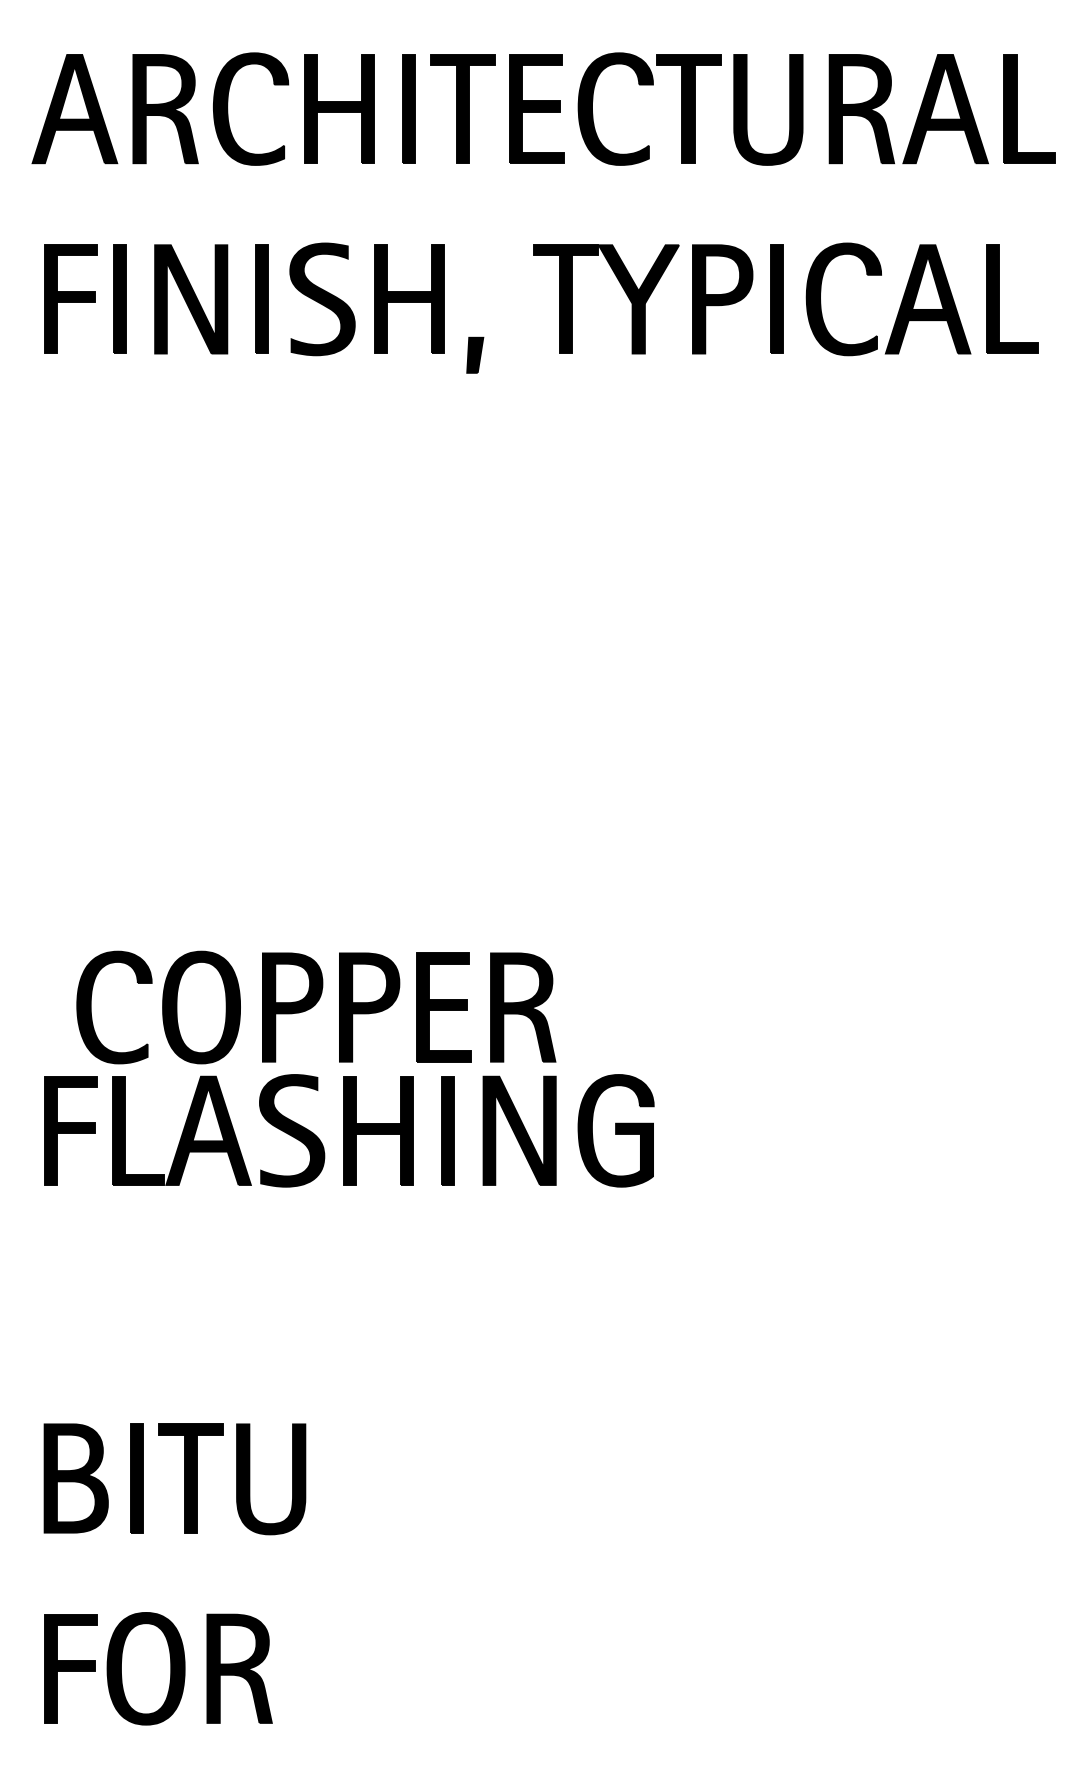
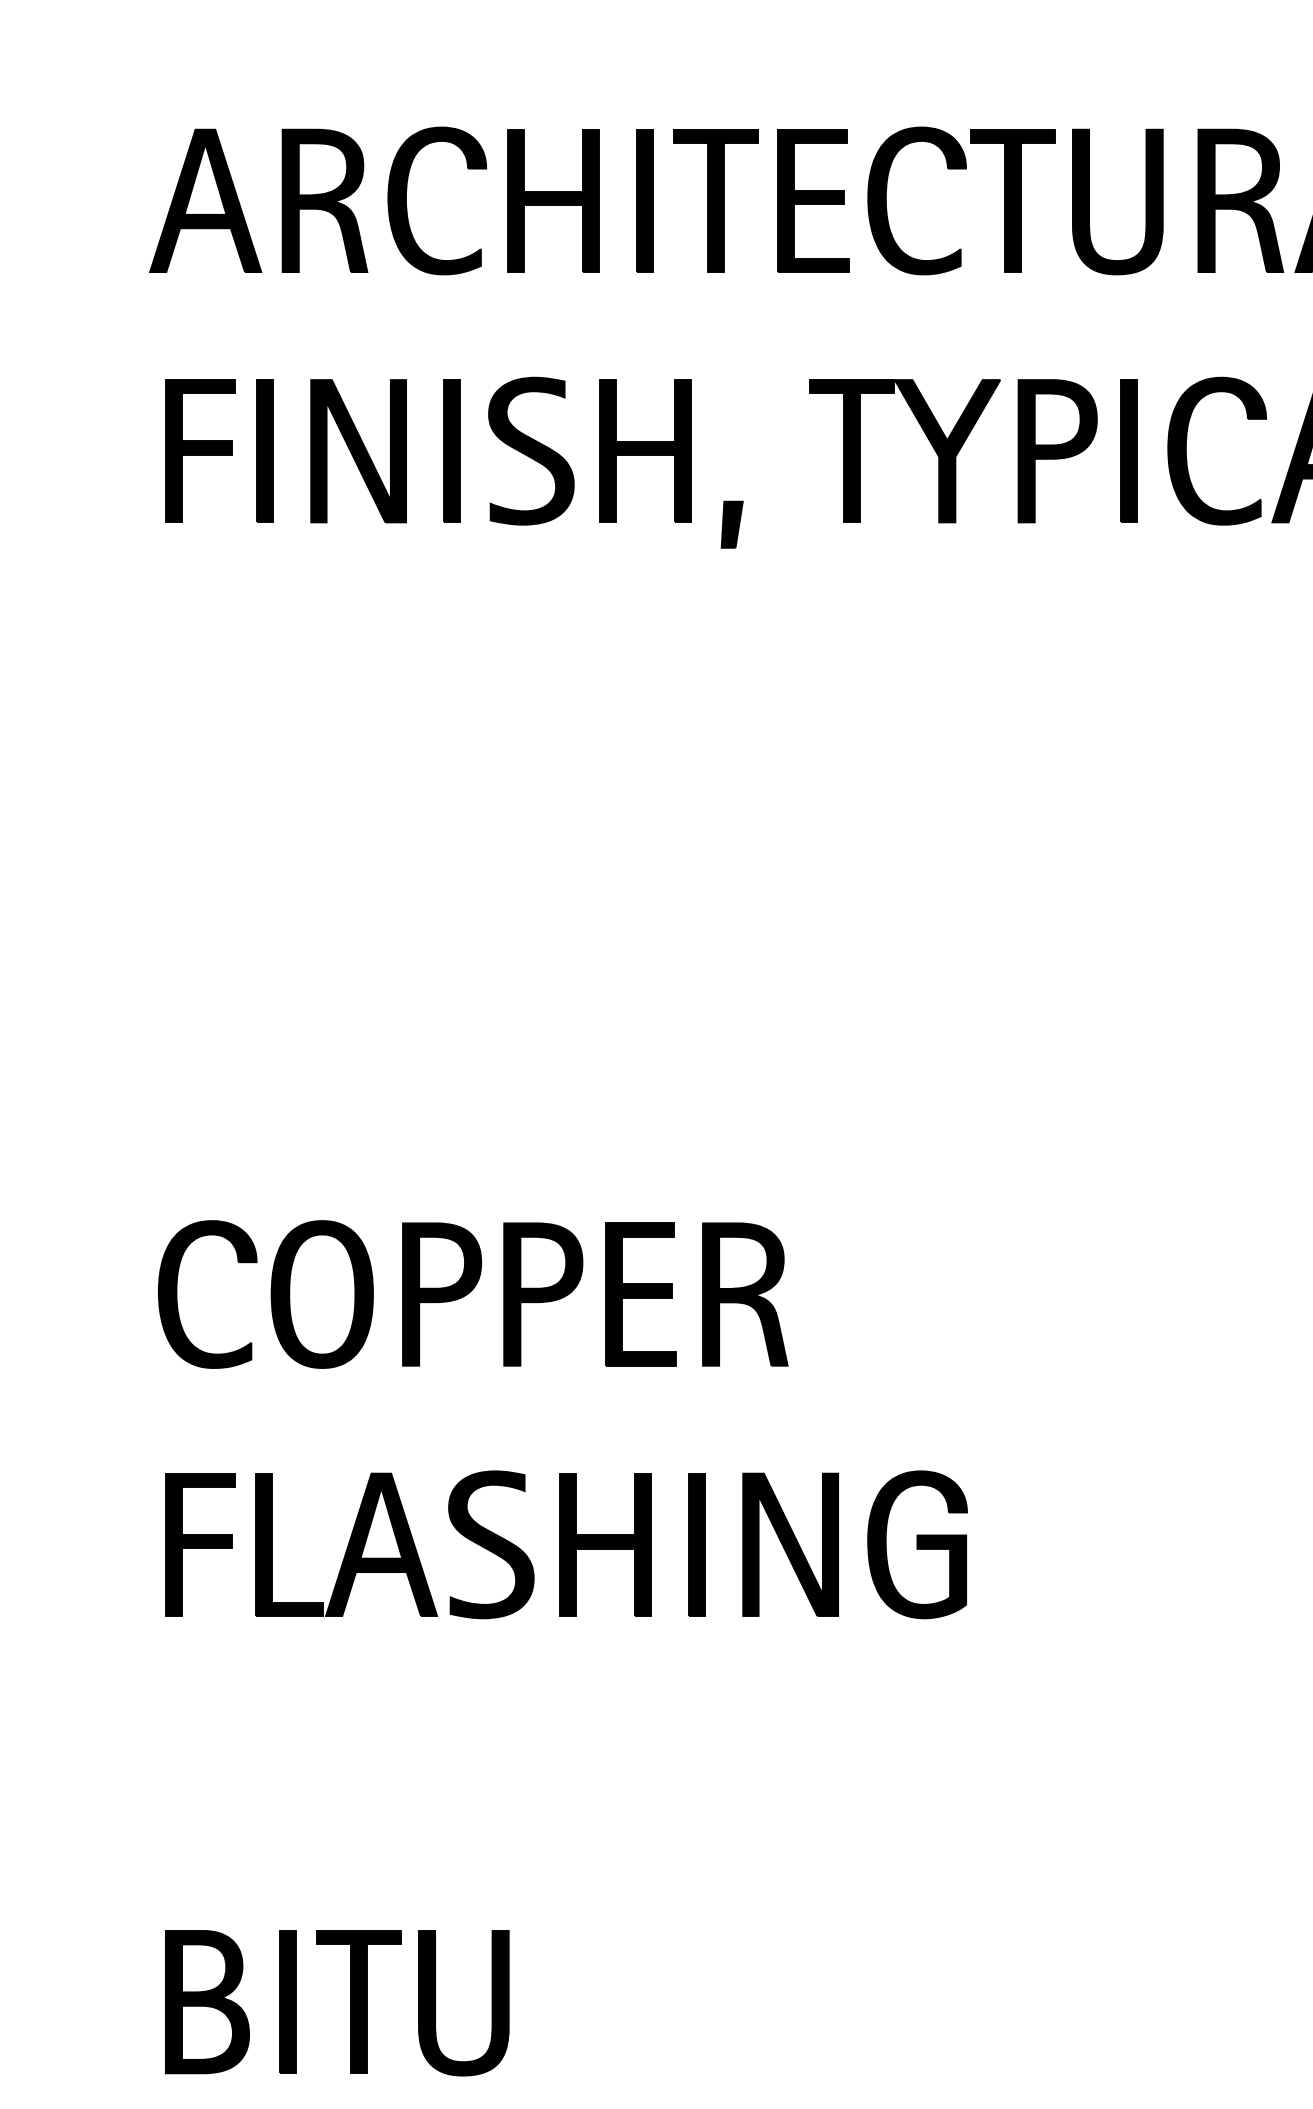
part: (316, 1007) -> (473, 1294), moved

